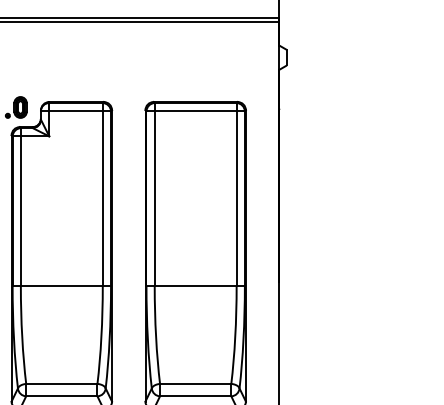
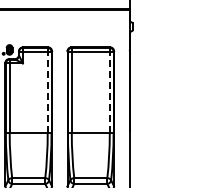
line: (102, 199) -> (47, 92), solid -> dashed
line: (236, 199) -> (109, 92), solid -> dashed

